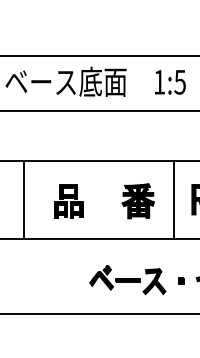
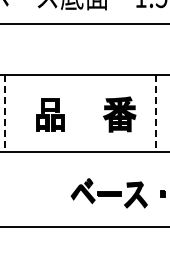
line: (23, 200) -> (4, 113), solid -> dashed
line: (174, 200) -> (155, 113), solid -> dashed

